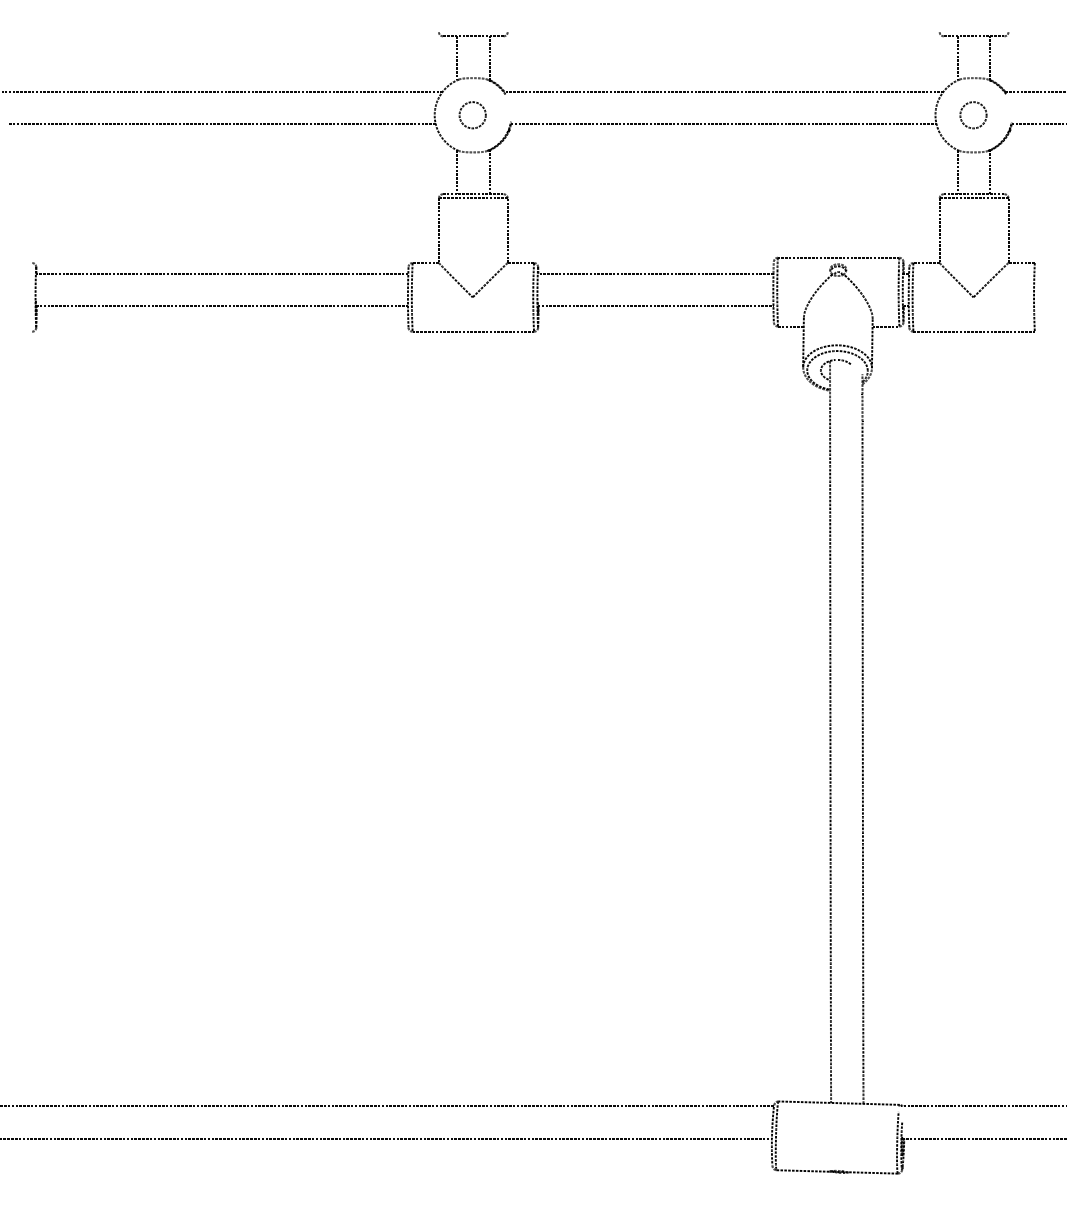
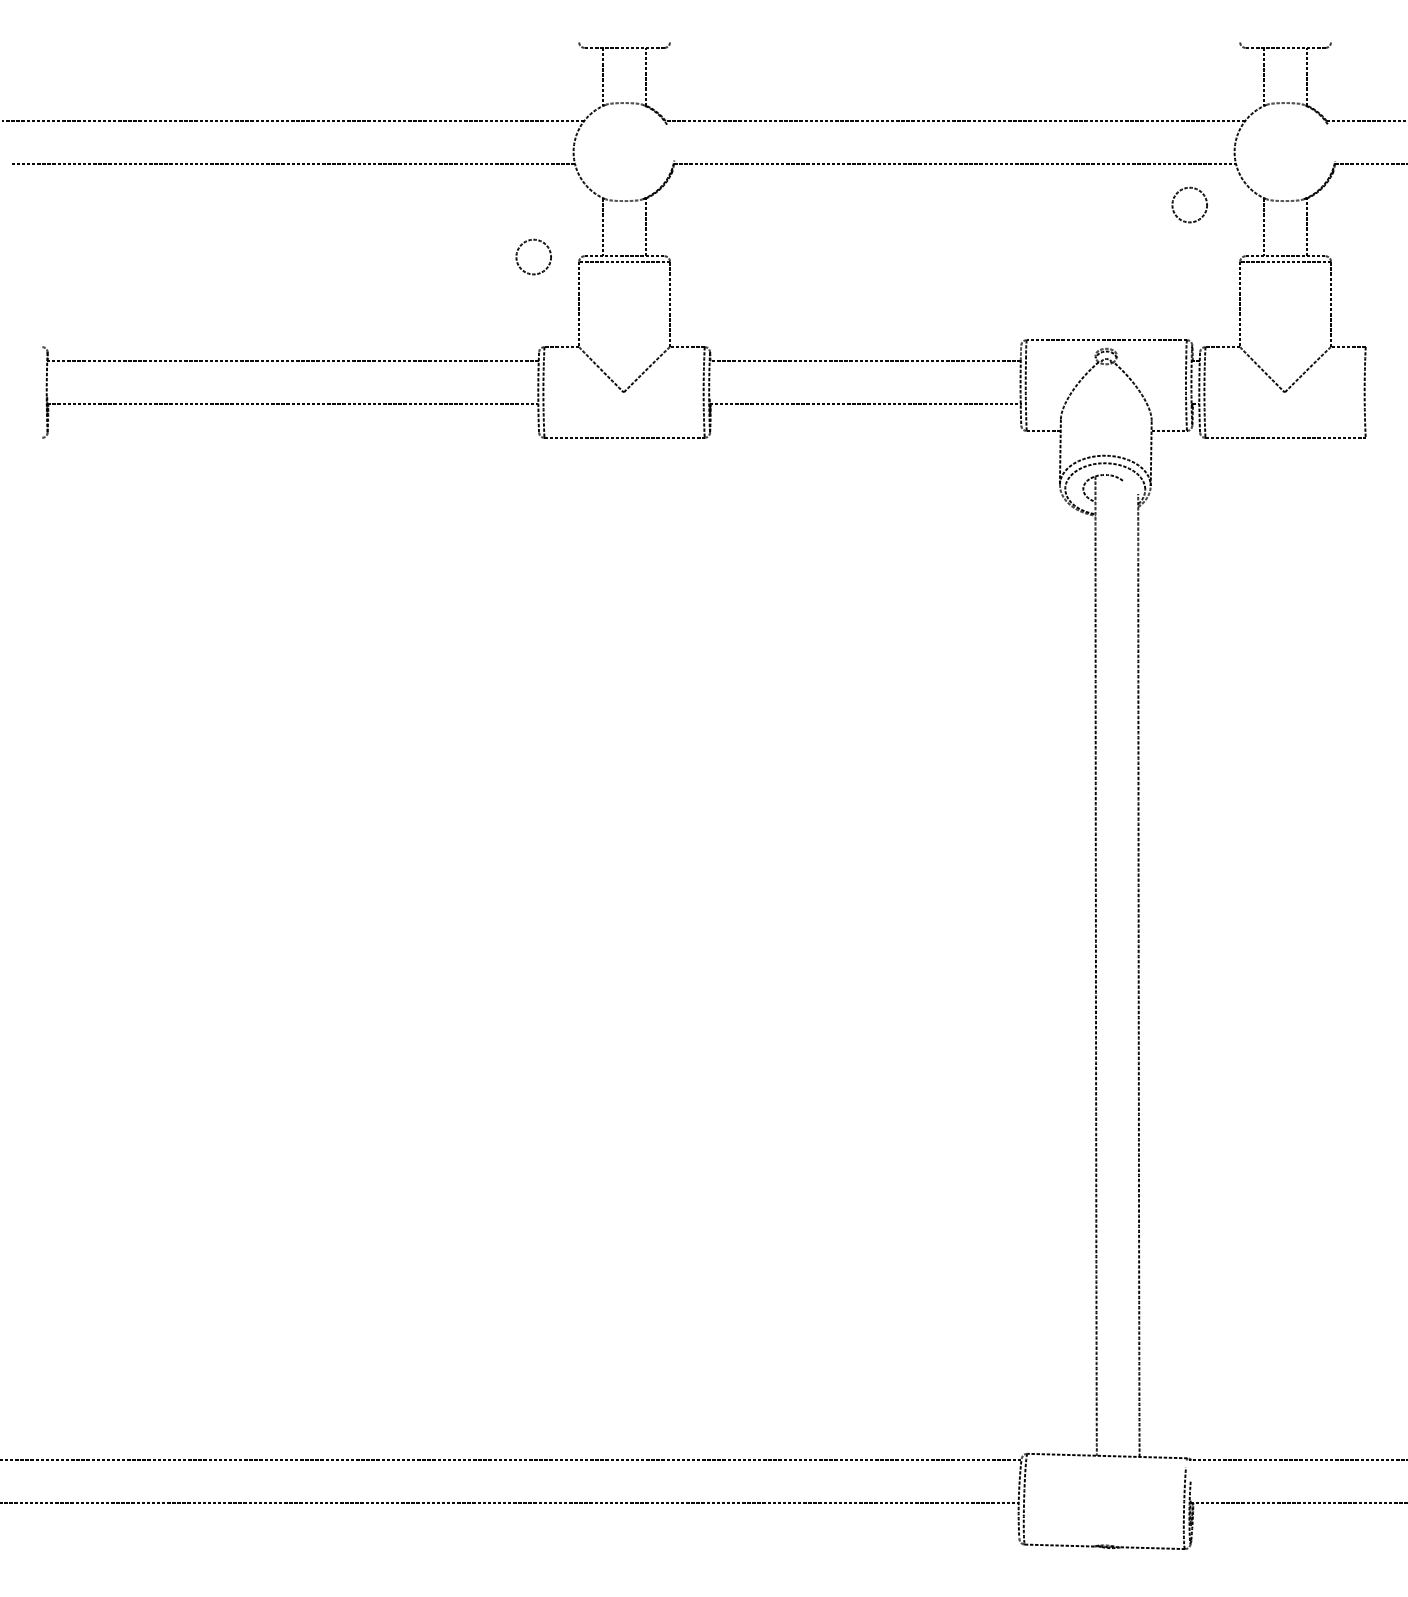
circle: (472, 114) -> (533, 256), moved
circle: (973, 114) -> (1189, 204), moved

